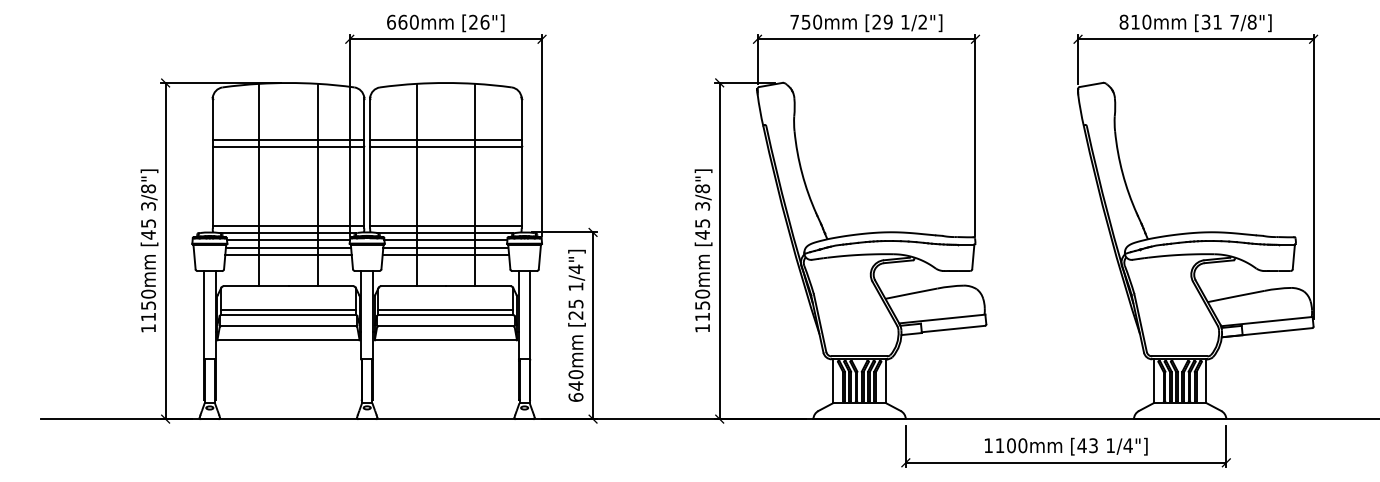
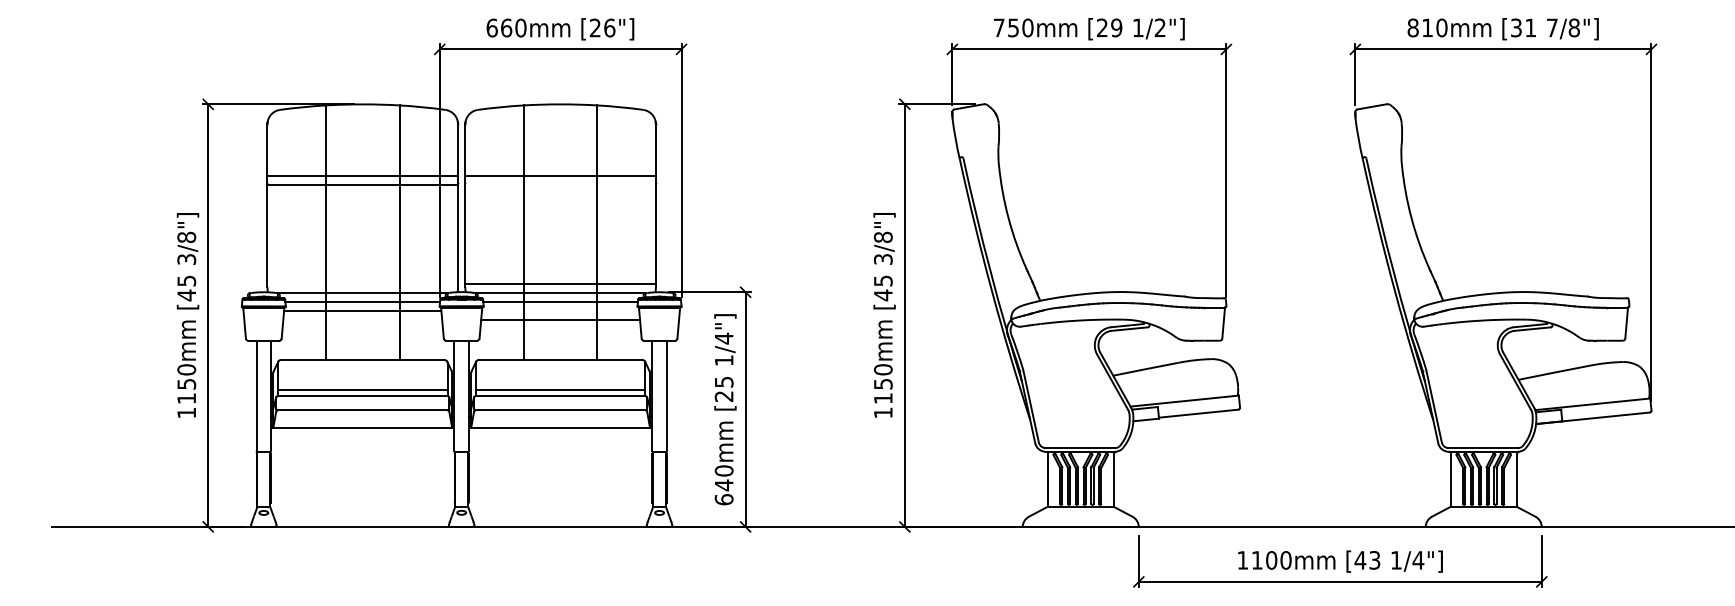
line: (445, 147) -> (560, 185), removed
line: (288, 226) -> (362, 284), removed
line: (445, 247) -> (560, 311), removed
line: (288, 254) -> (362, 320), removed

